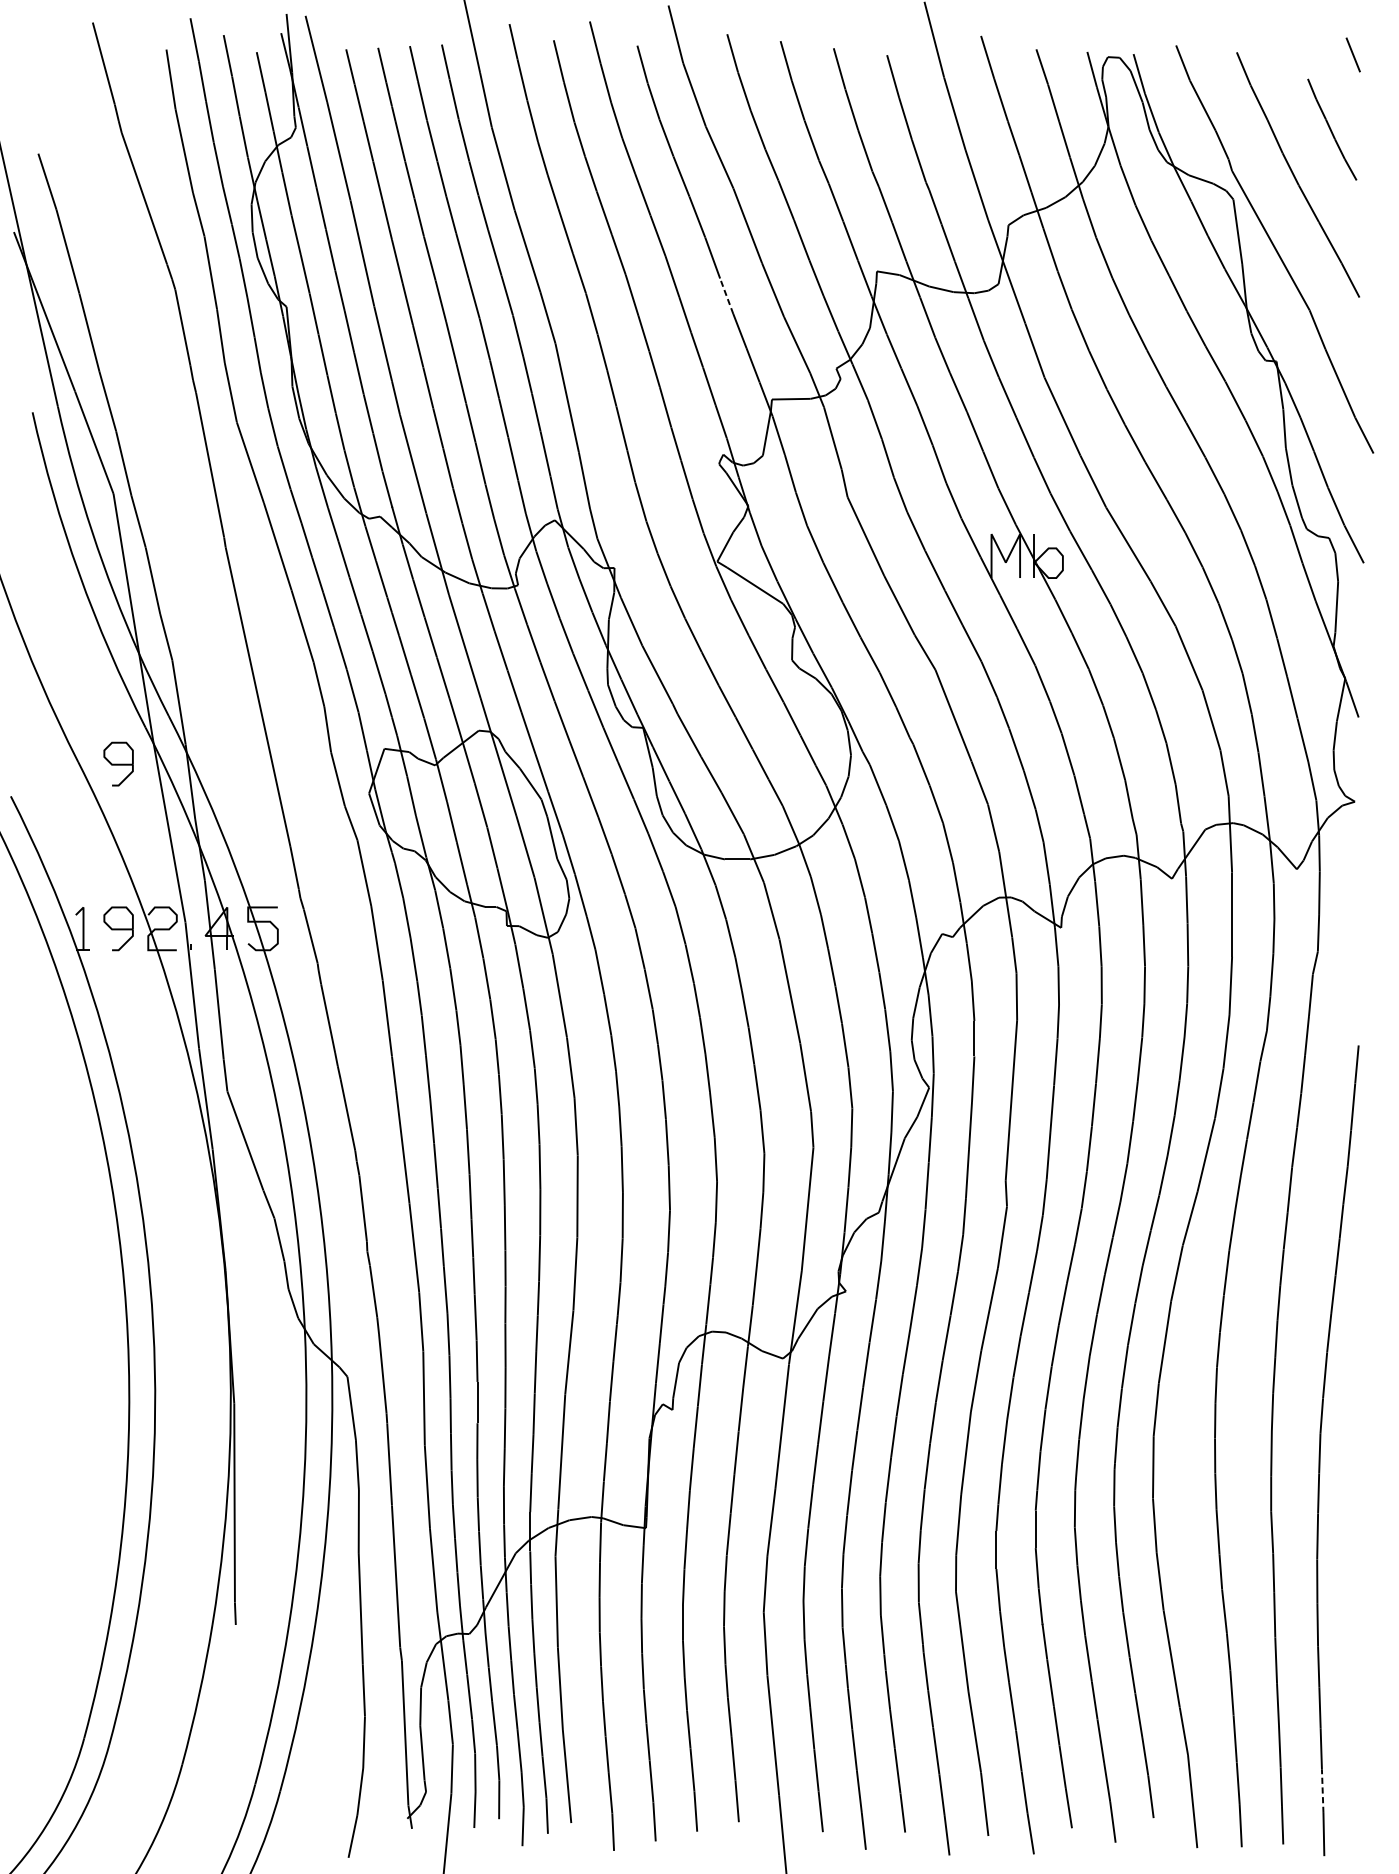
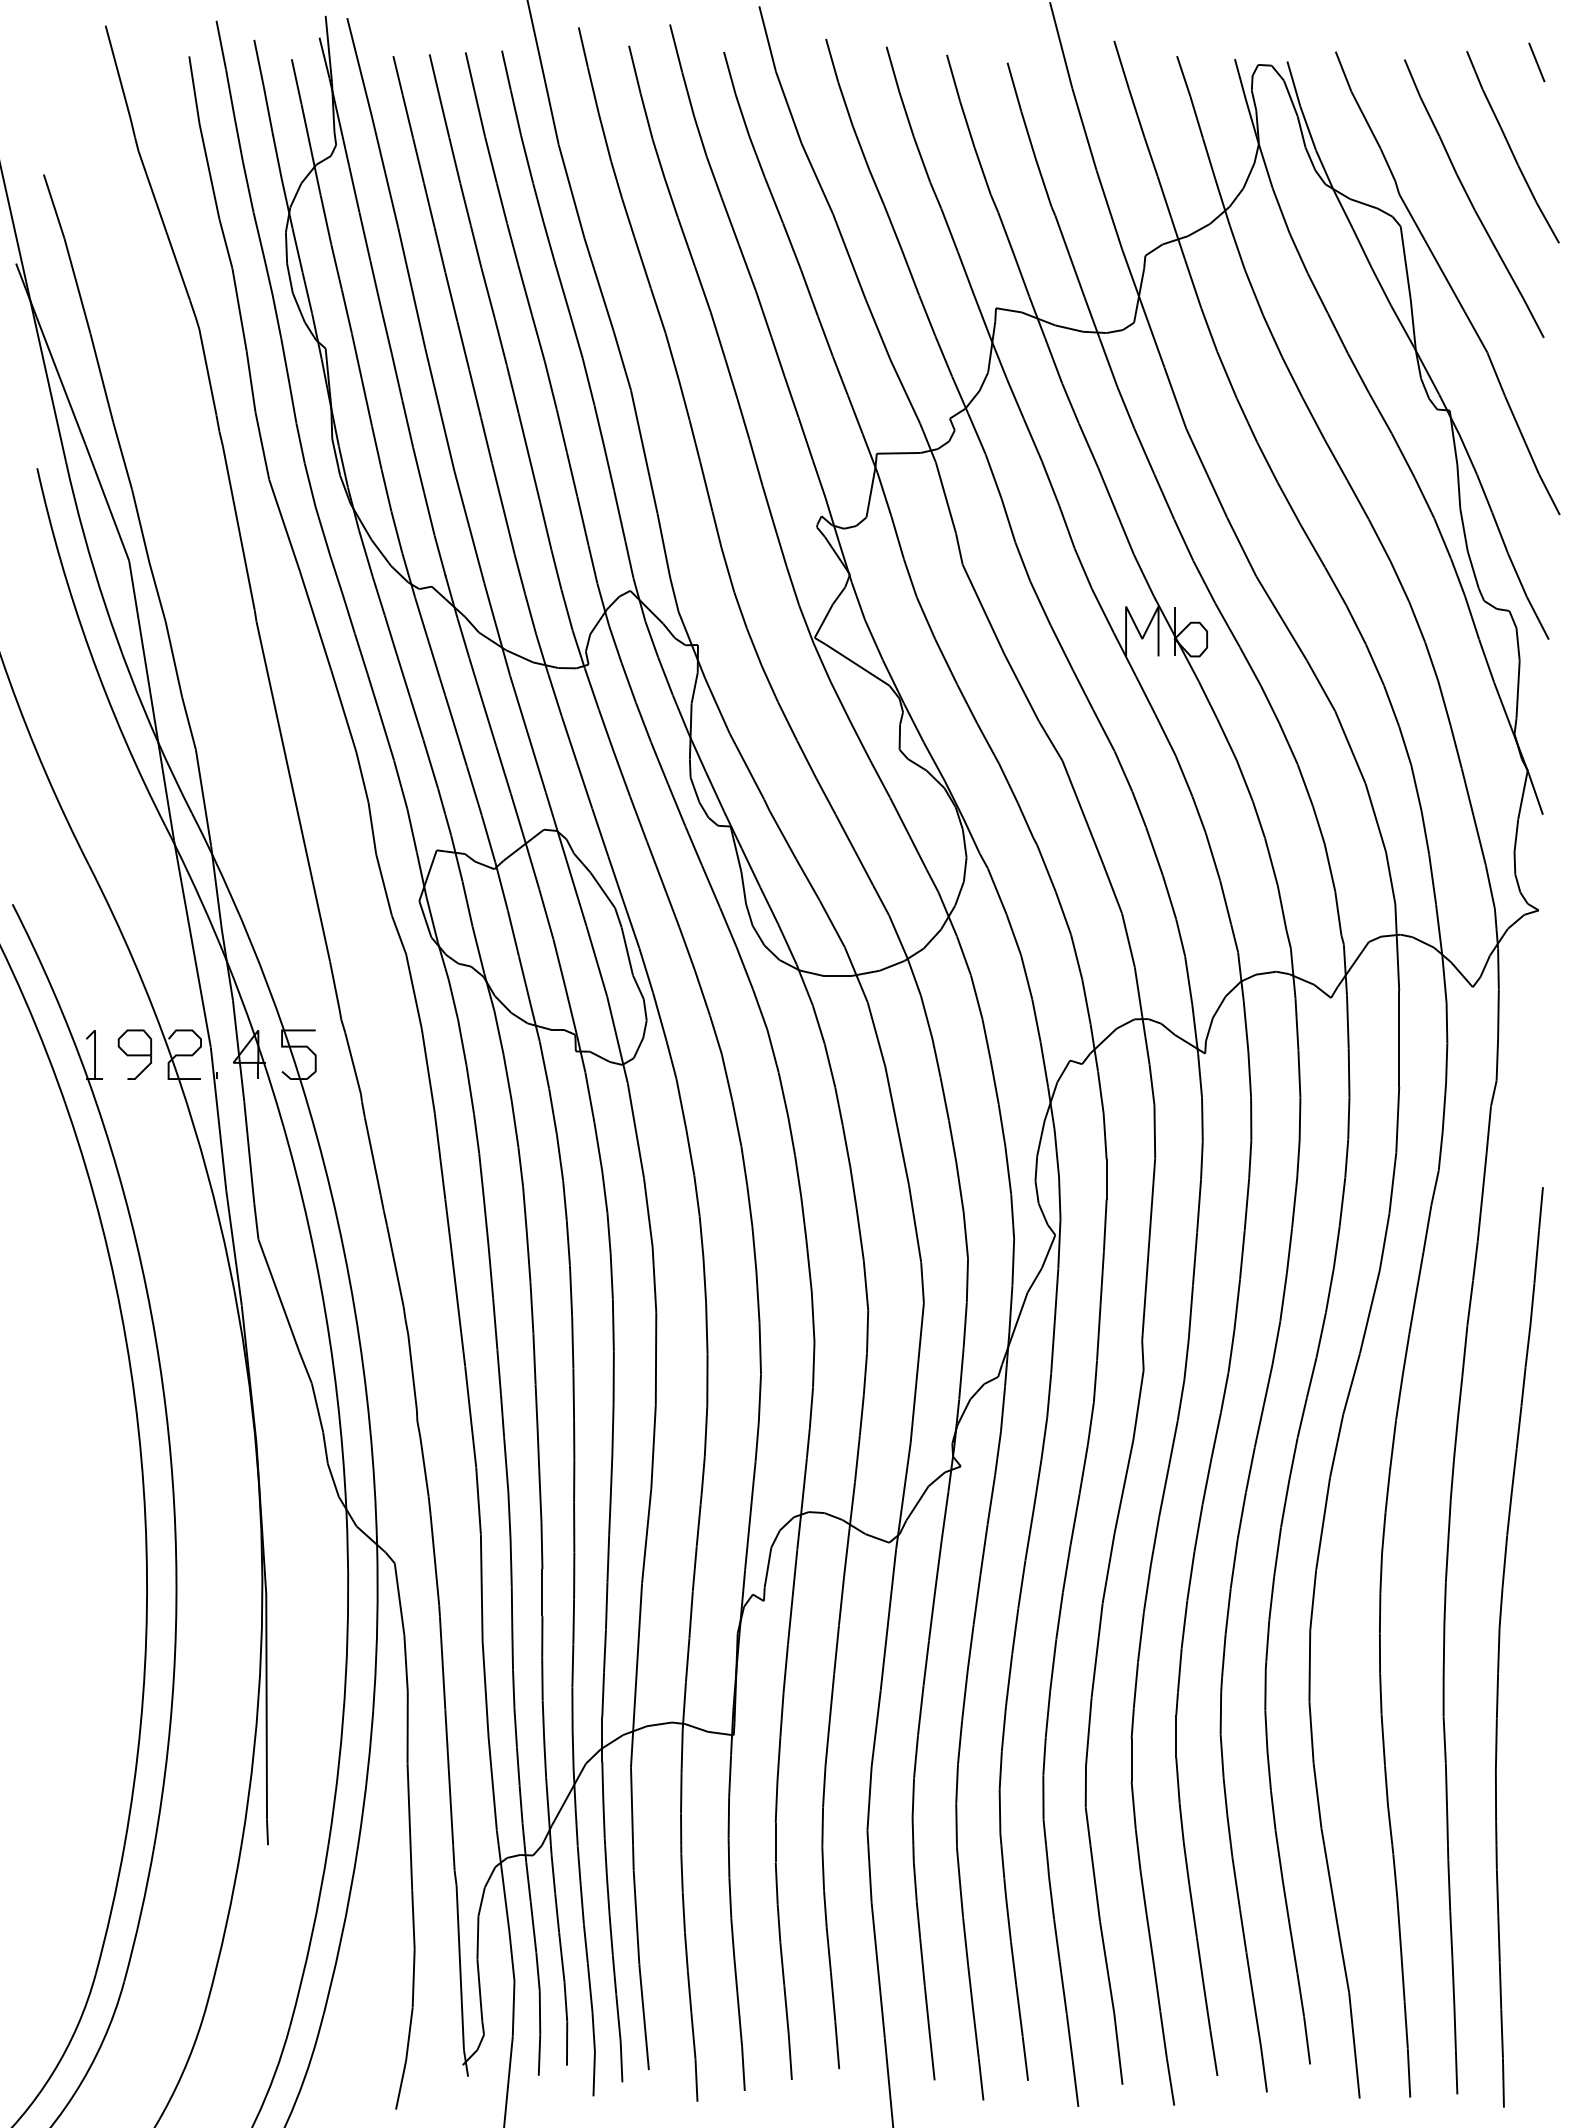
part: (1331, 129) -> (1512, 147), size x1.67
line: (726, 295) -> (825, 335), dashed -> solid
part: (118, 763) -> (134, 867), removed
line: (1323, 1791) -> (1502, 2034), dashed -> solid

